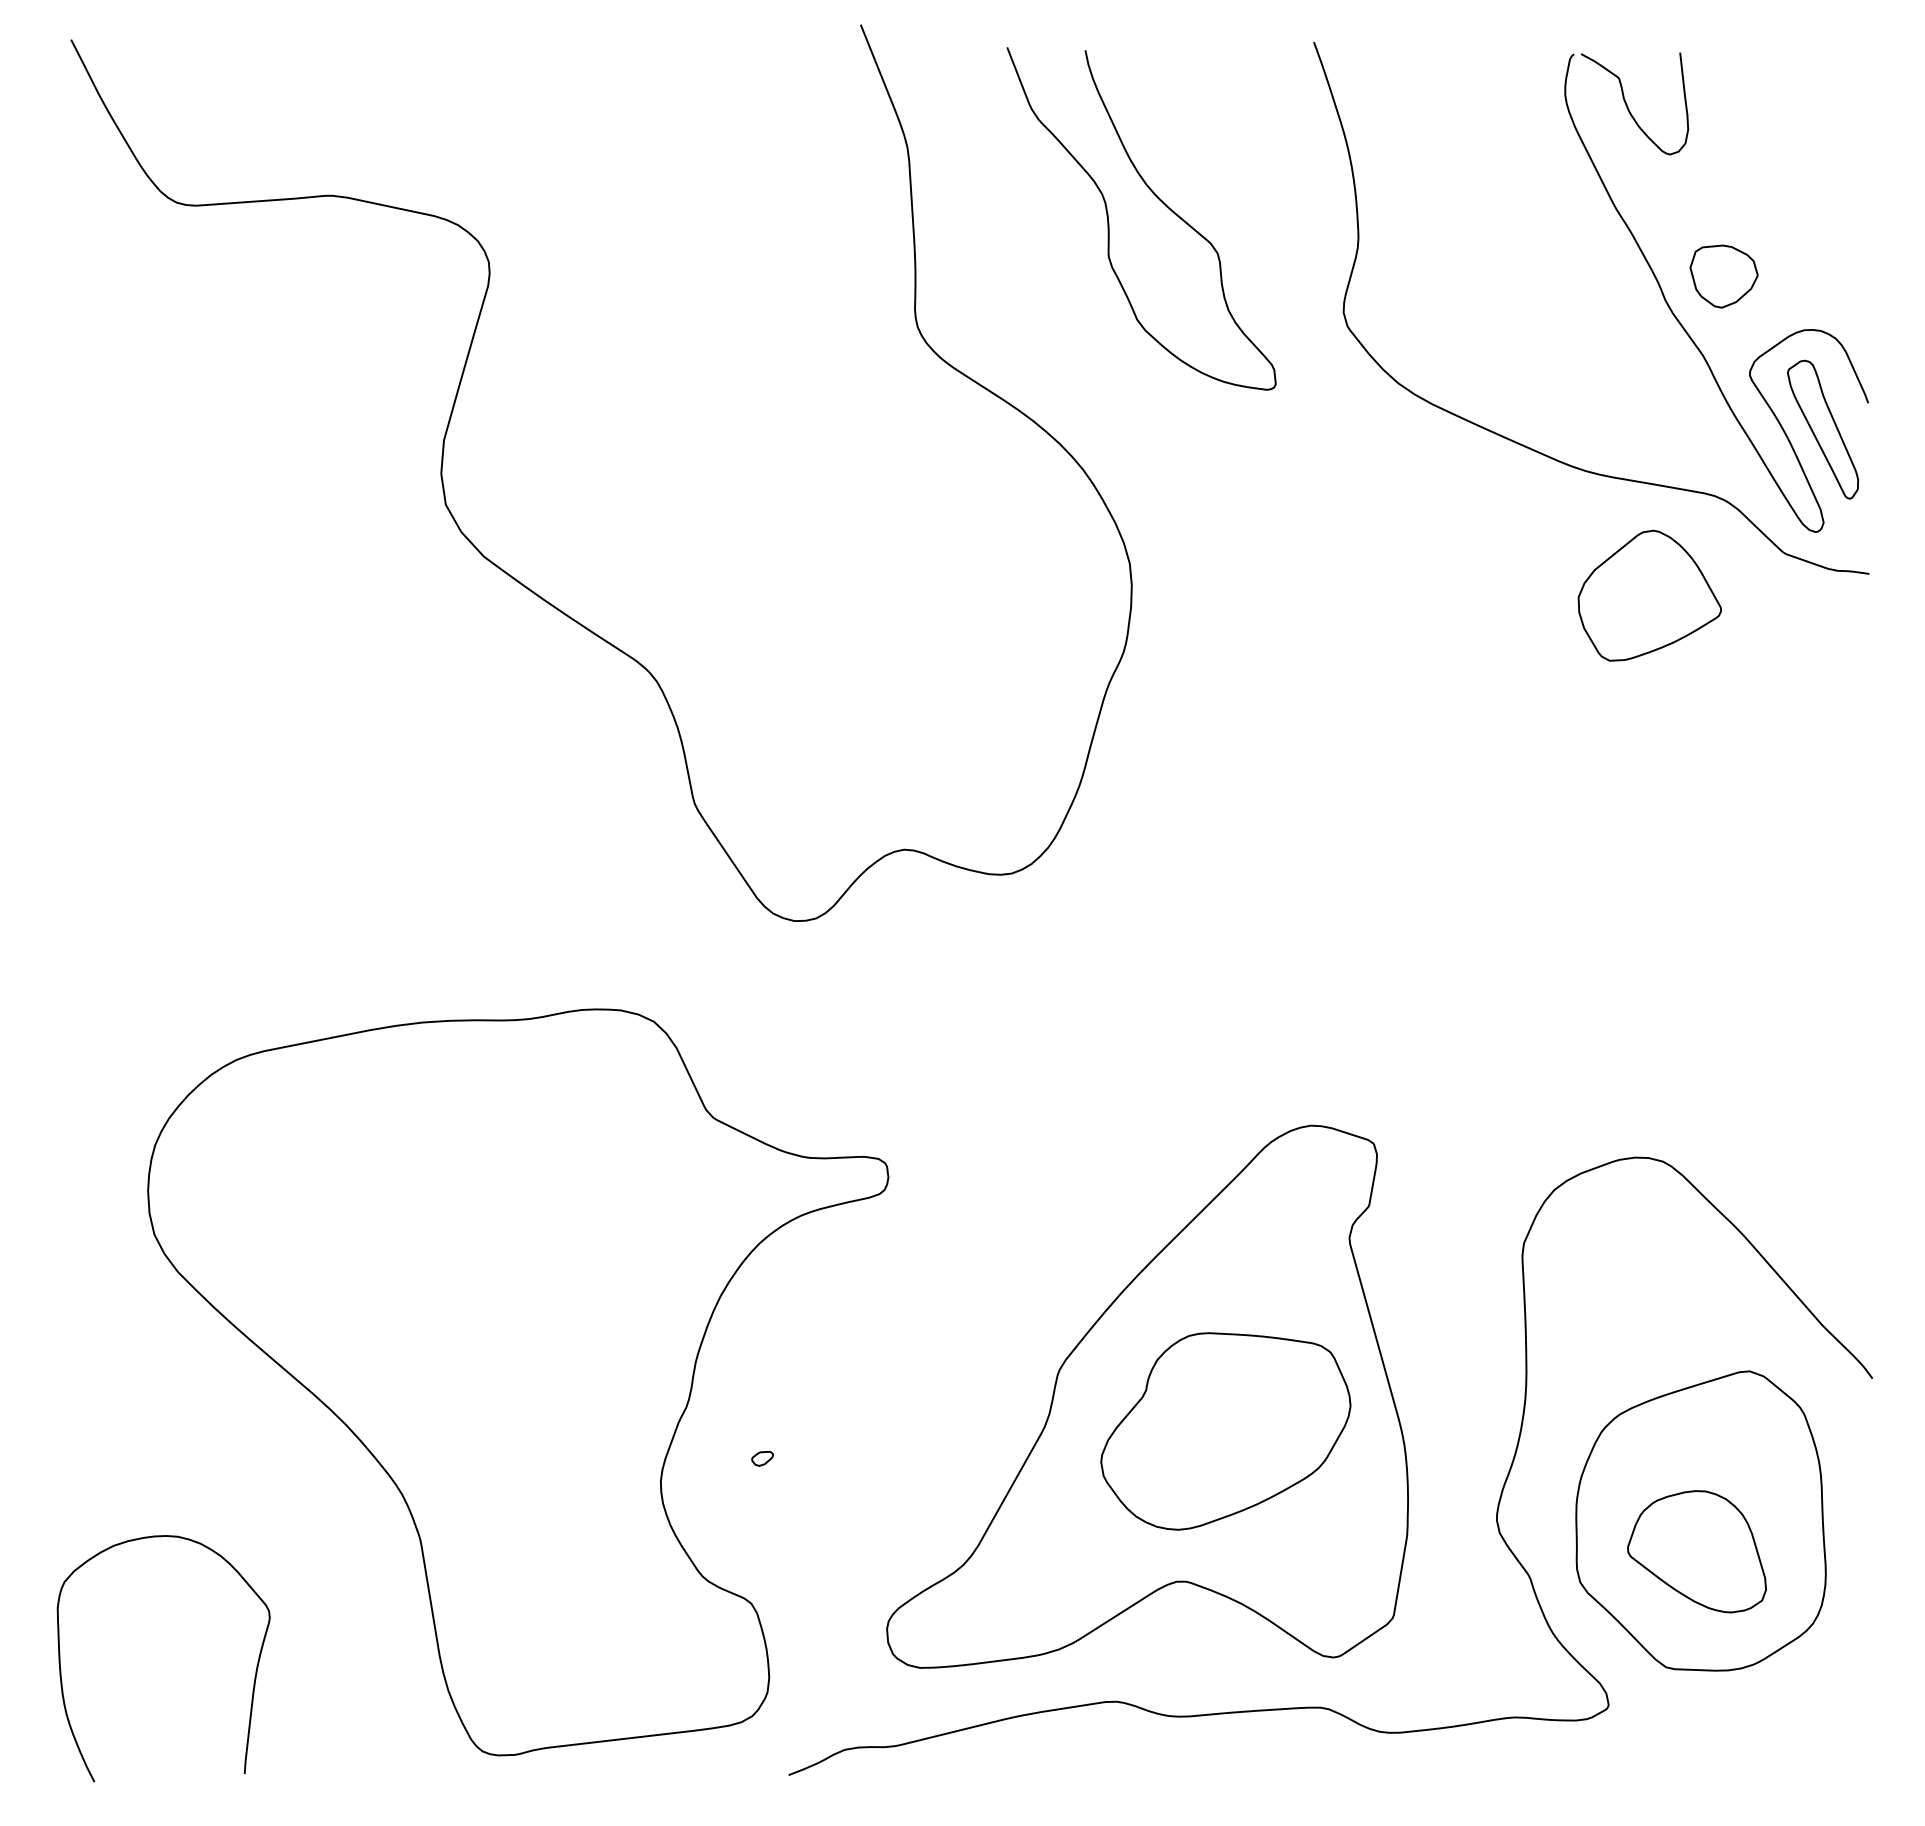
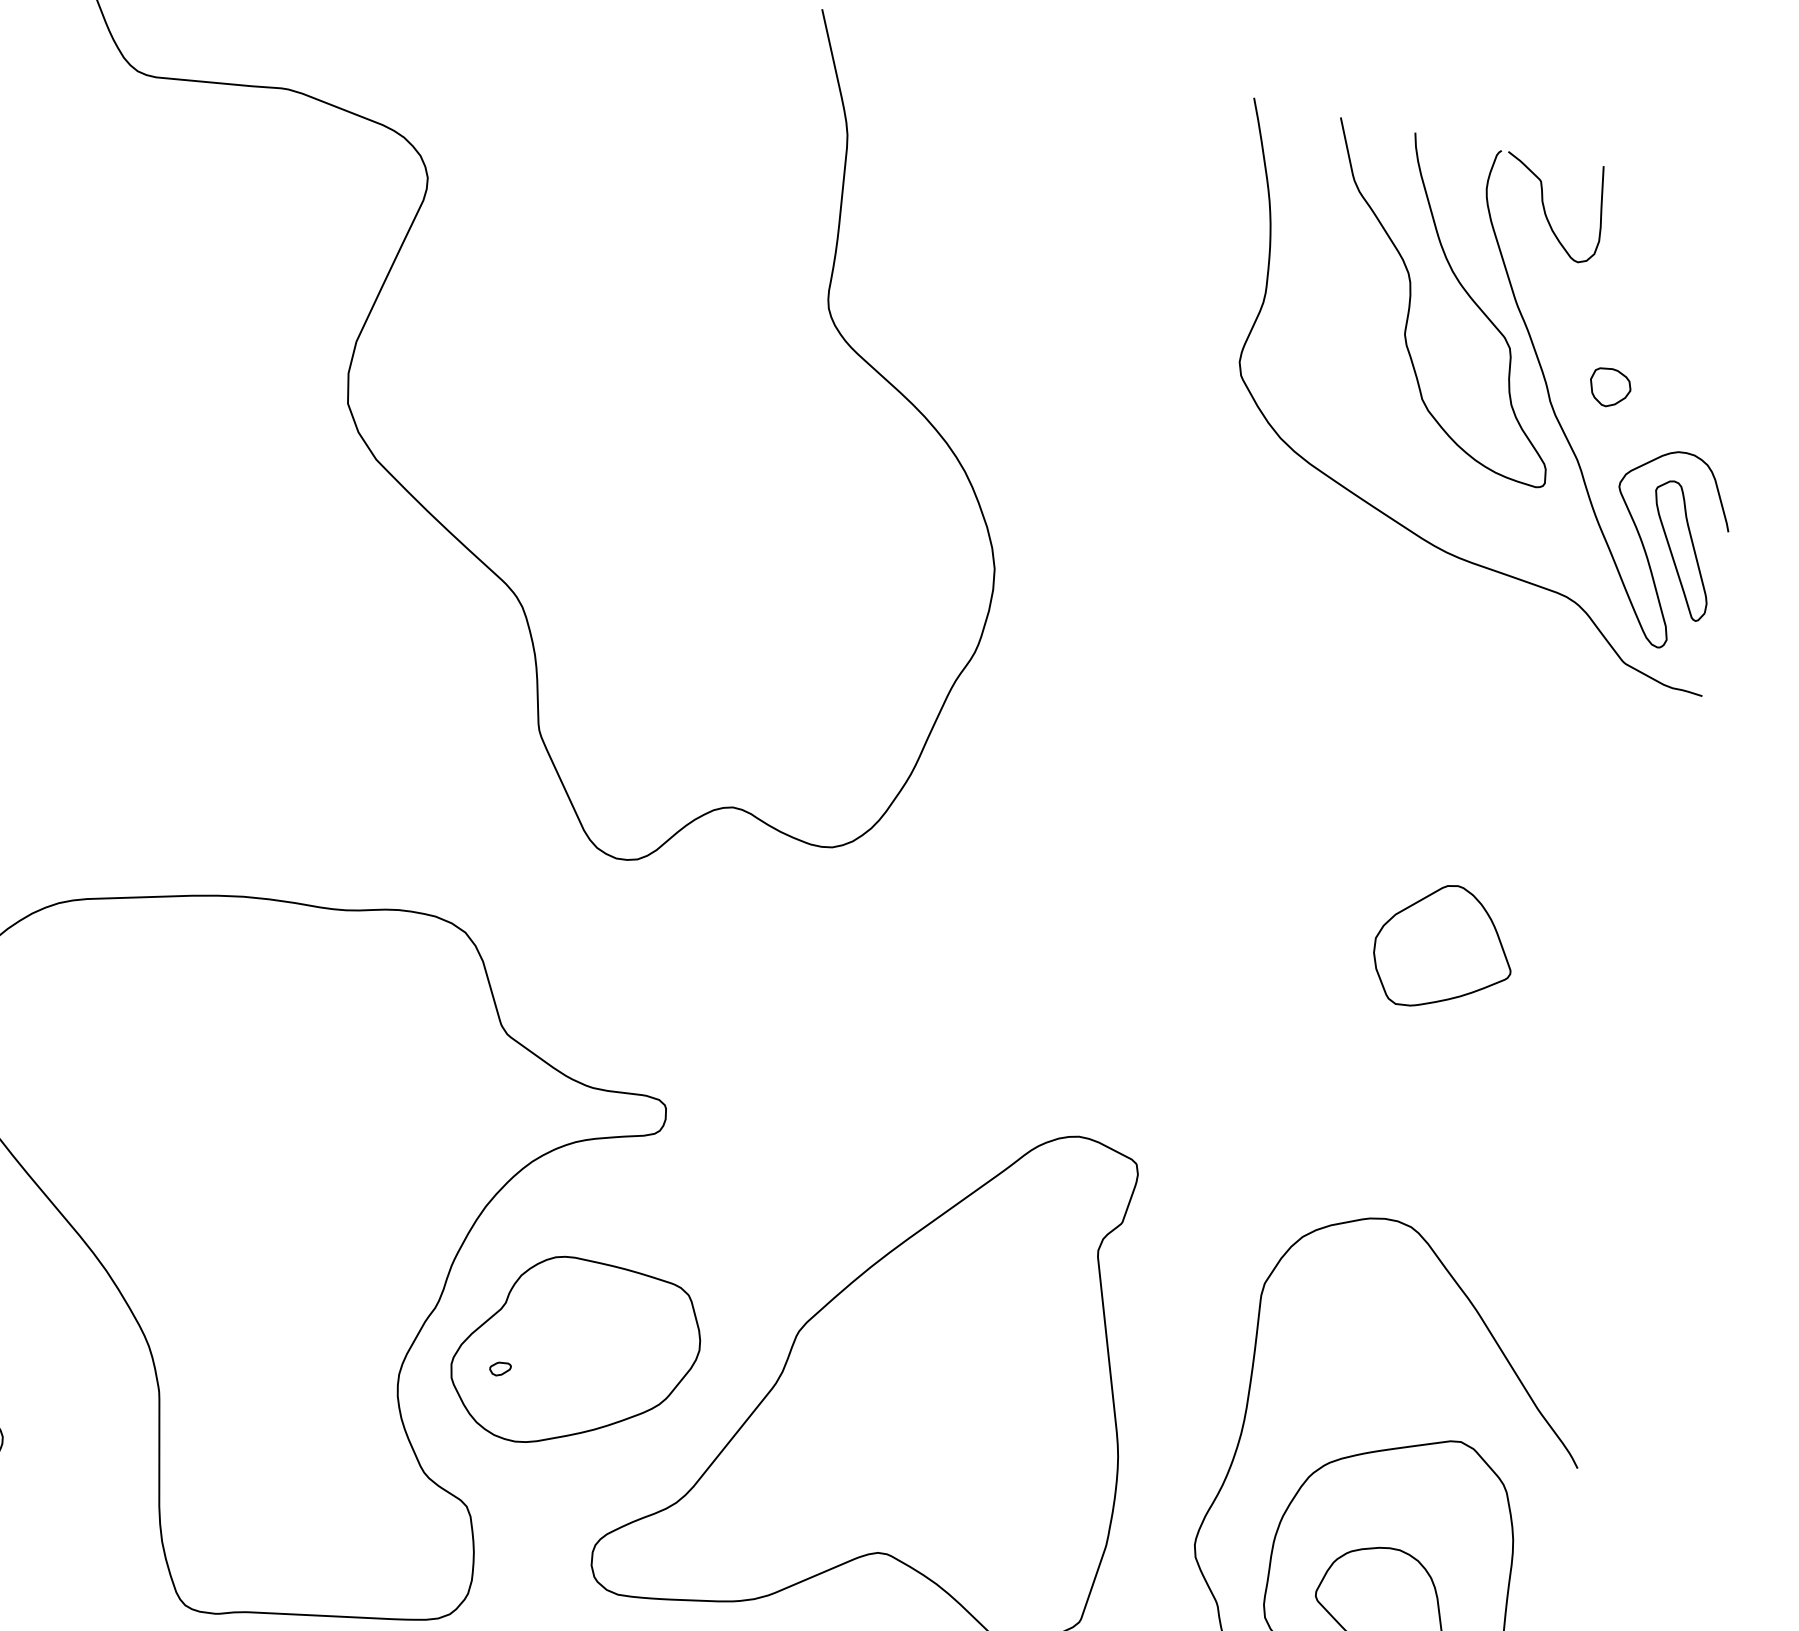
curve: (1159, 200) -> (1462, 288), moved
part: (1723, 276) -> (1609, 387), size x0.62
part: (1649, 595) -> (1444, 947), moved
part: (1225, 1431) -> (575, 1354), moved

